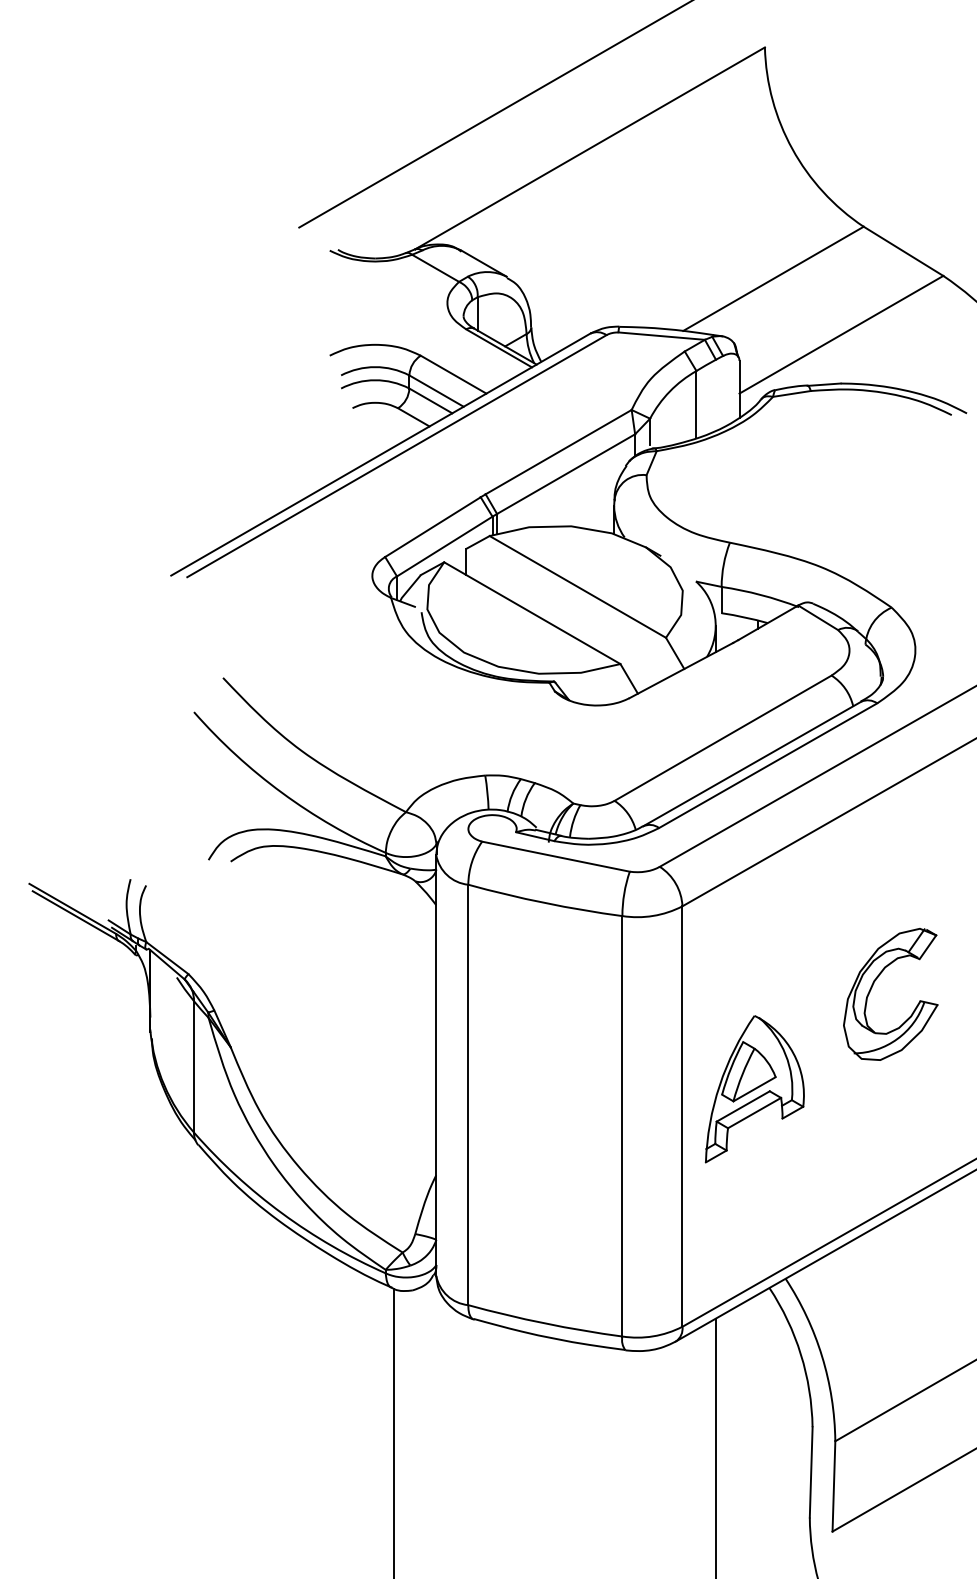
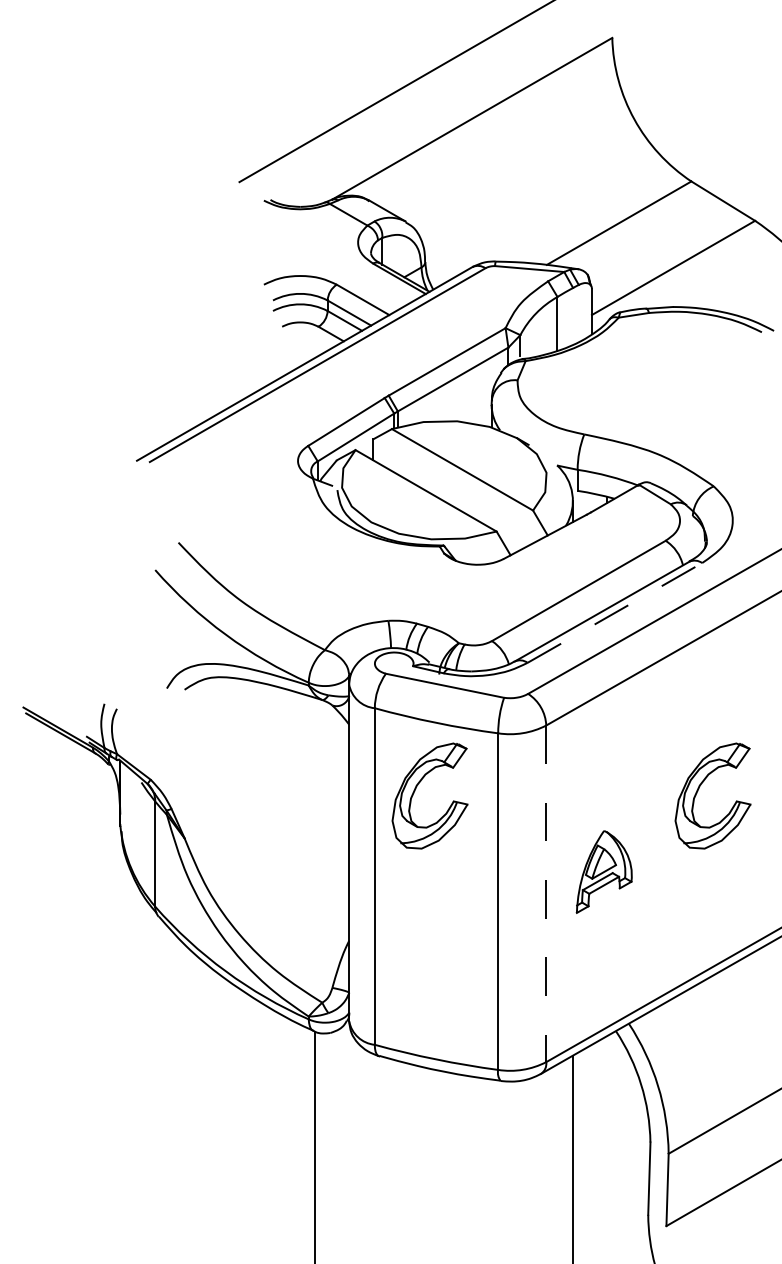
line: (767, 765) -> (614, 612), solid -> dashed
part: (519, 988) -> (415, 791), added
part: (755, 1088) -> (604, 871), size x0.7
line: (682, 1117) -> (546, 894), solid -> dashed

